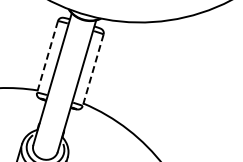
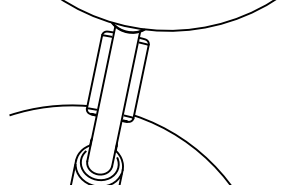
line: (47, 57) -> (94, 72), dashed -> solid
line: (93, 71) -> (141, 82), dashed -> solid

